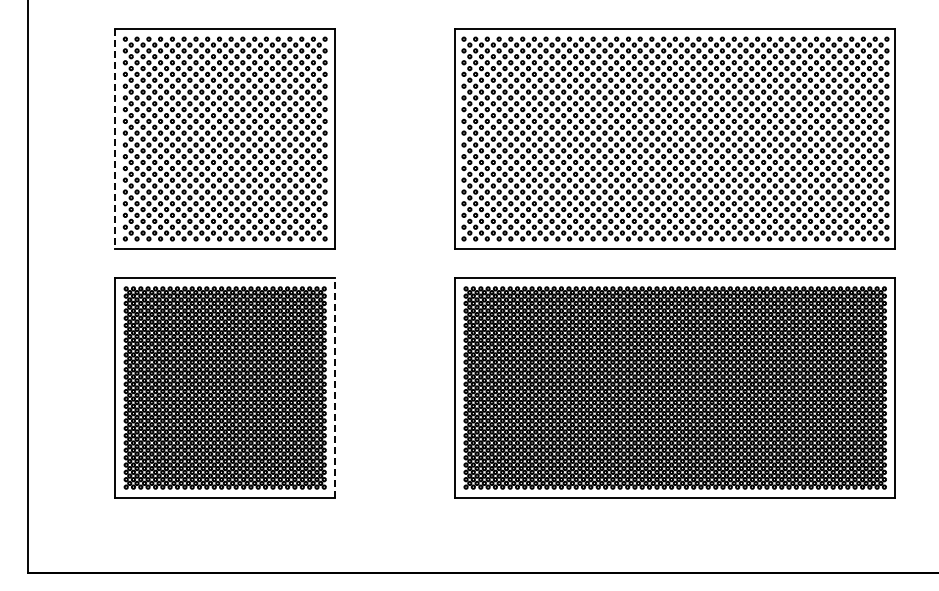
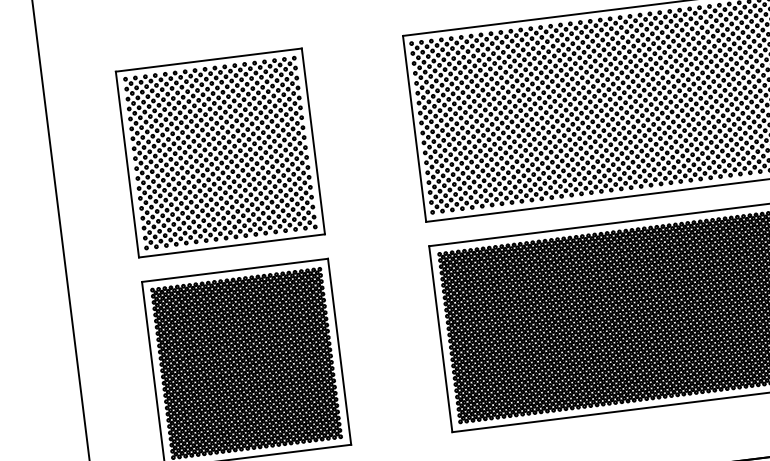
line: (115, 138) -> (127, 164), dashed -> solid
line: (335, 387) -> (339, 351), dashed -> solid

